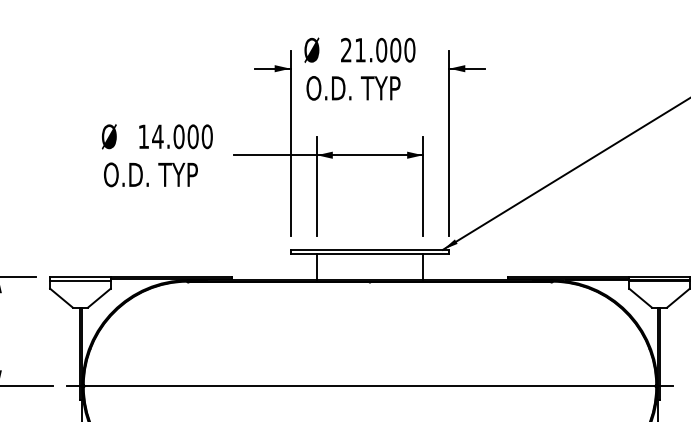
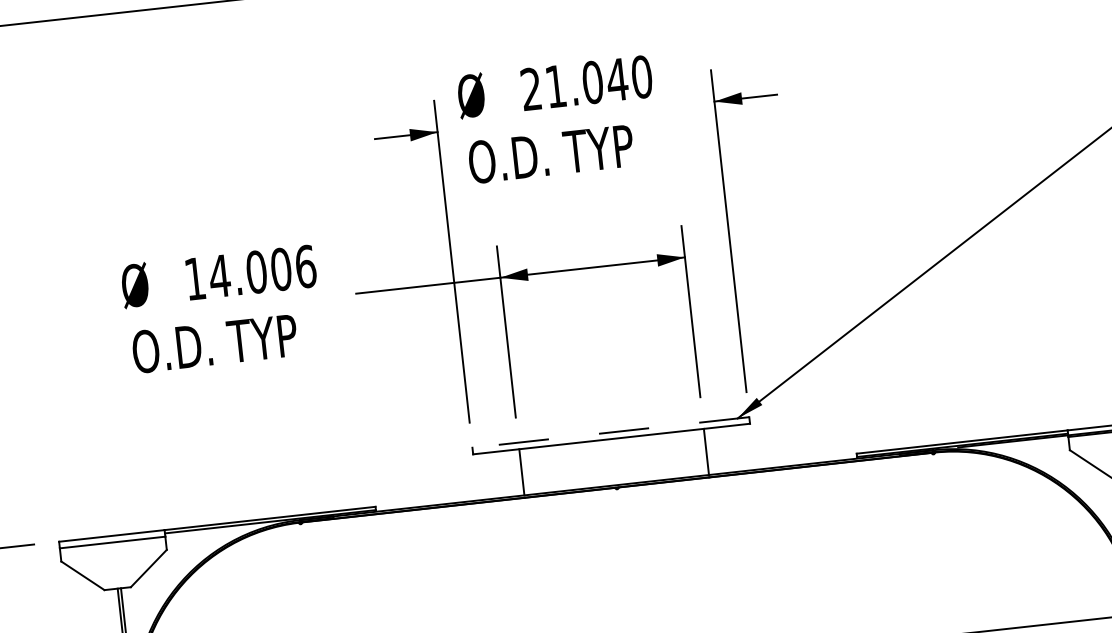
text: (395, 49) -> (616, 78), 21.000 -> 21.040
text: (206, 136) -> (304, 266), 14.000 -> 14.006
line: (369, 249) -> (609, 431), solid -> dashed

